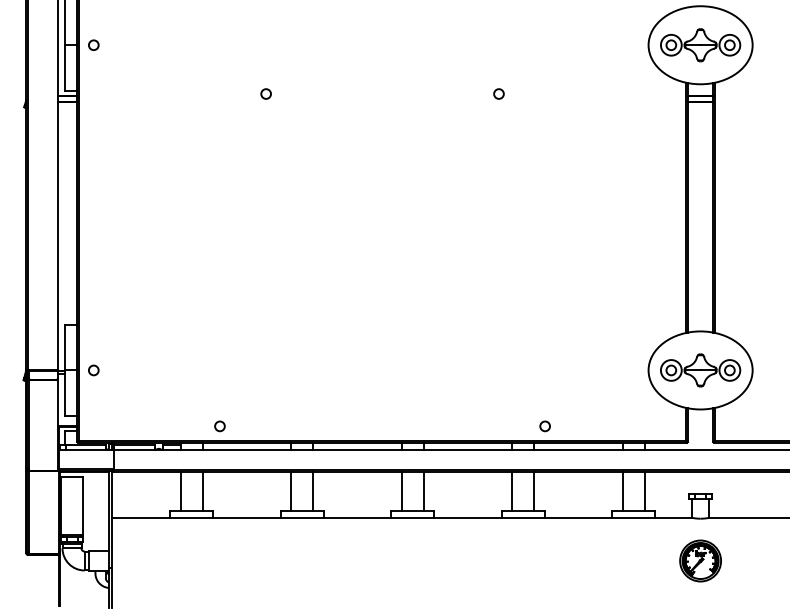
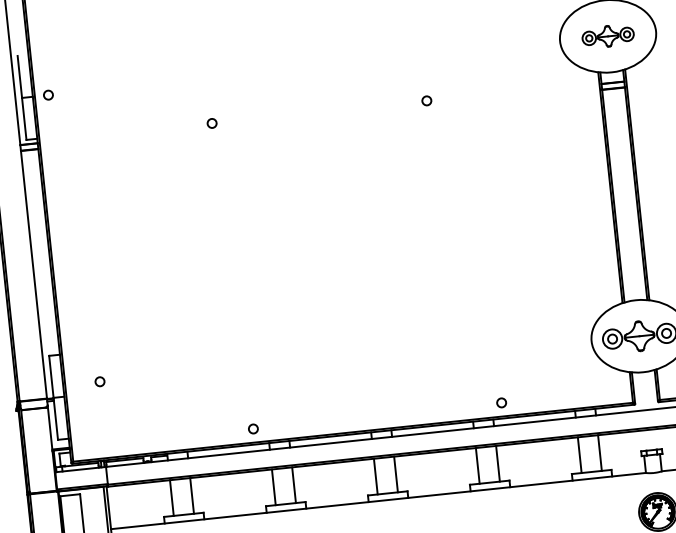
part: (700, 45) -> (607, 36), size x0.7
circle: (93, 370) -> (99, 381), moved
circle: (219, 426) -> (252, 429), moved

